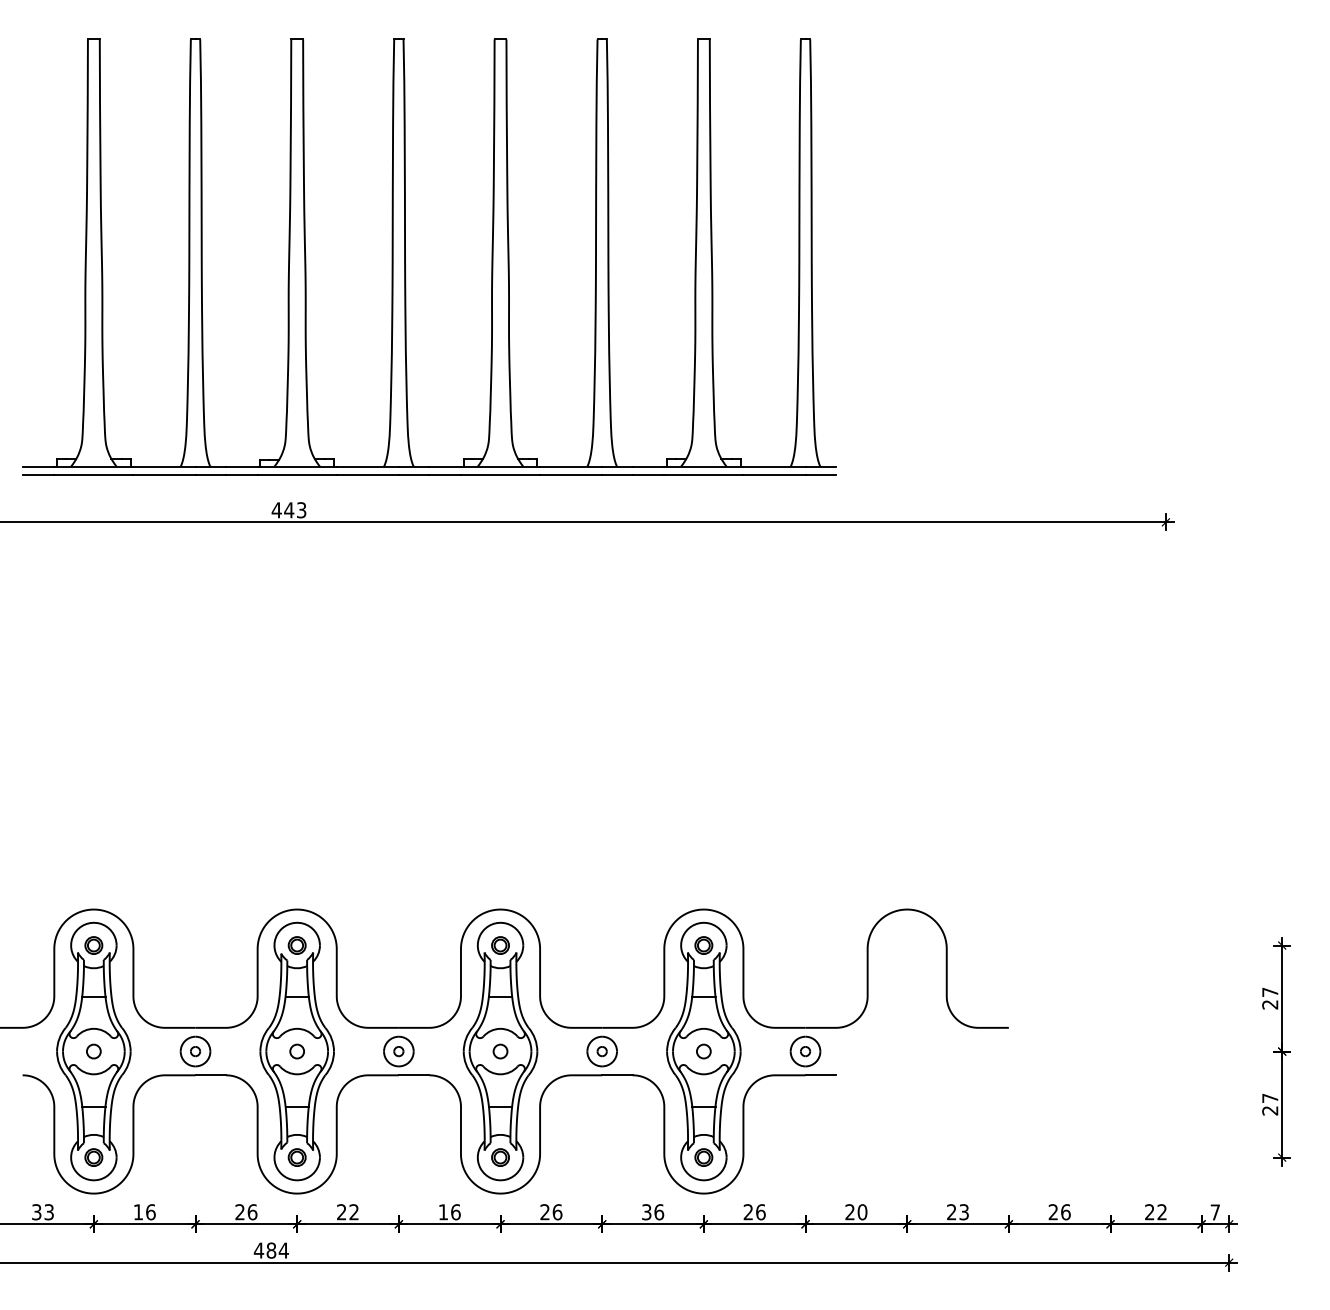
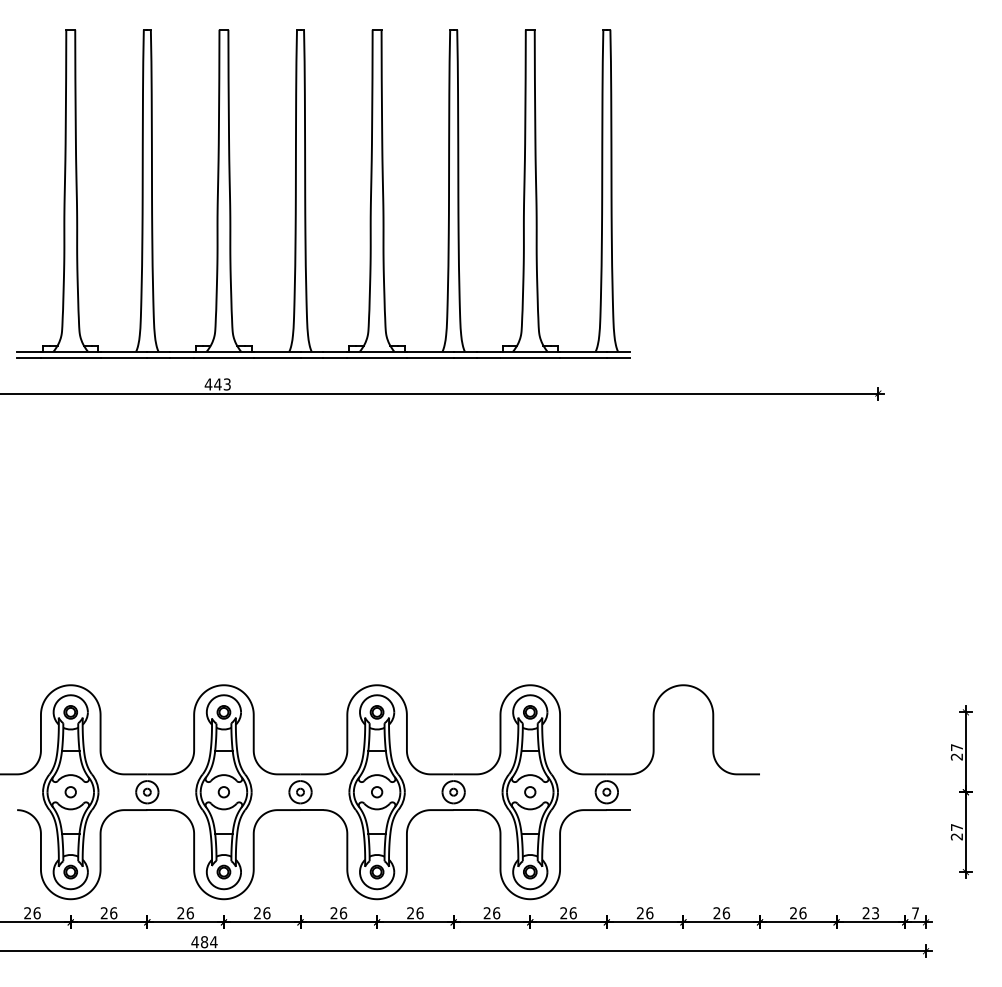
text: (862, 1211) -> (649, 912), 20 -> 26
text: (43, 1212) -> (32, 913), 33 -> 26
text: (137, 1212) -> (103, 913), 16 -> 26
text: (354, 1212) -> (267, 913), 22 -> 26
text: (442, 1212) -> (333, 913), 16 -> 26
text: (646, 1212) -> (487, 913), 36 -> 26
text: (964, 1212) -> (726, 913), 23 -> 26
text: (1161, 1212) -> (875, 913), 22 -> 23

